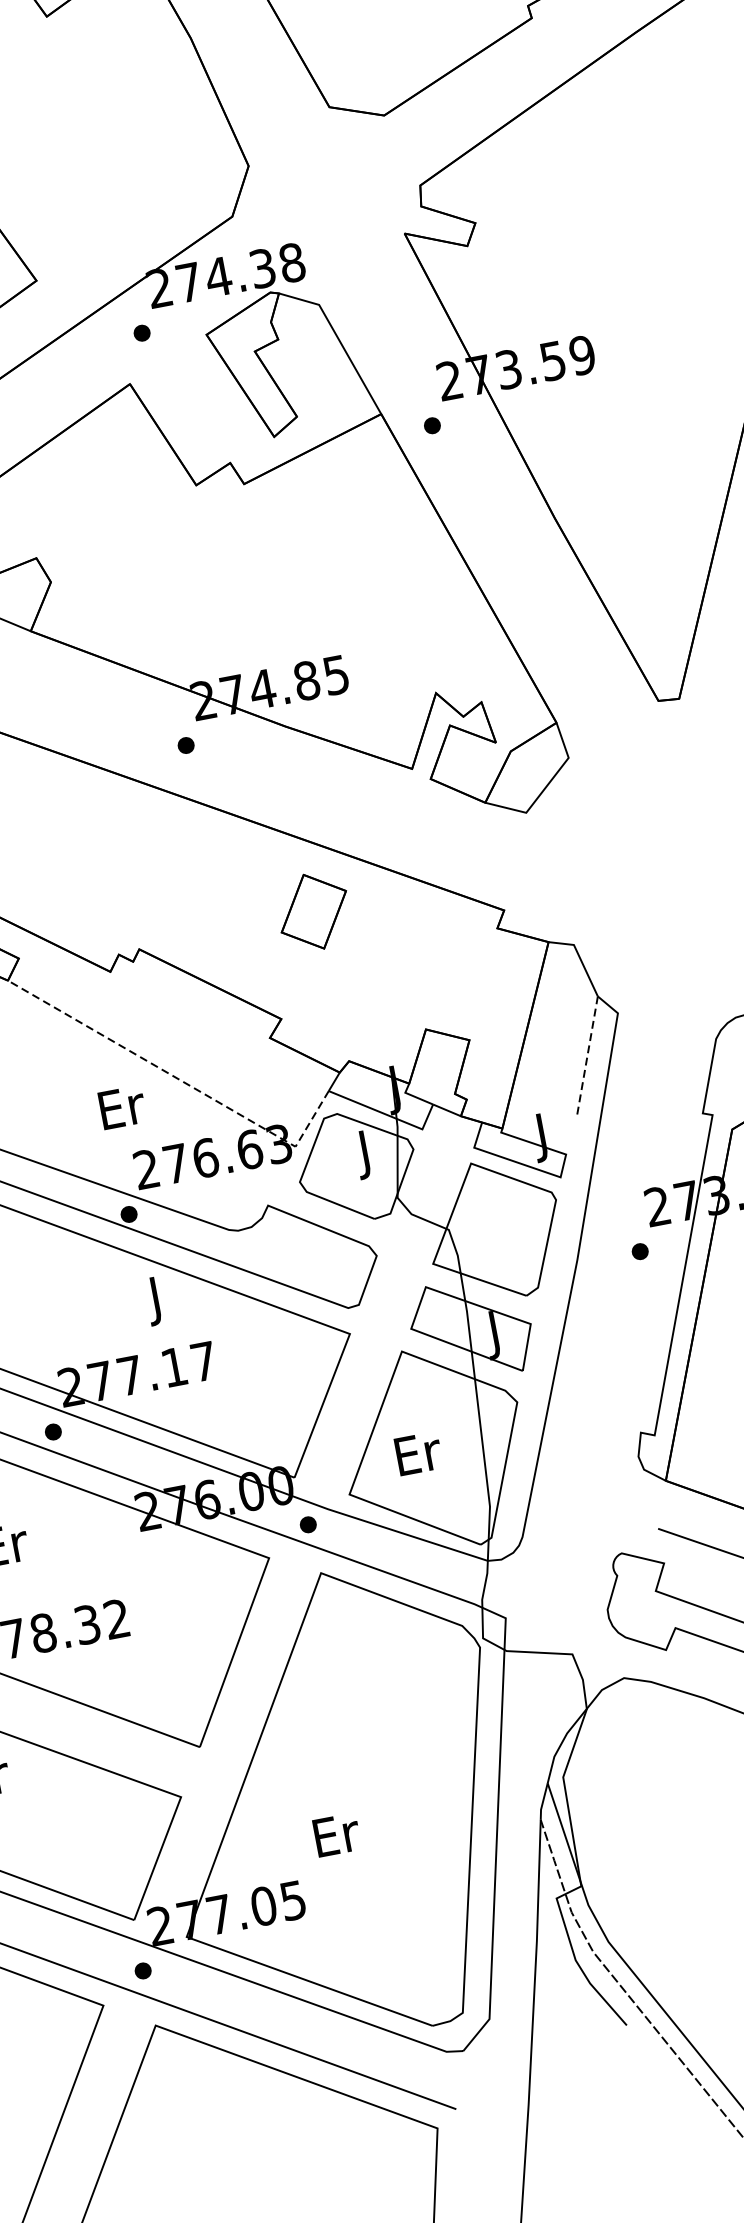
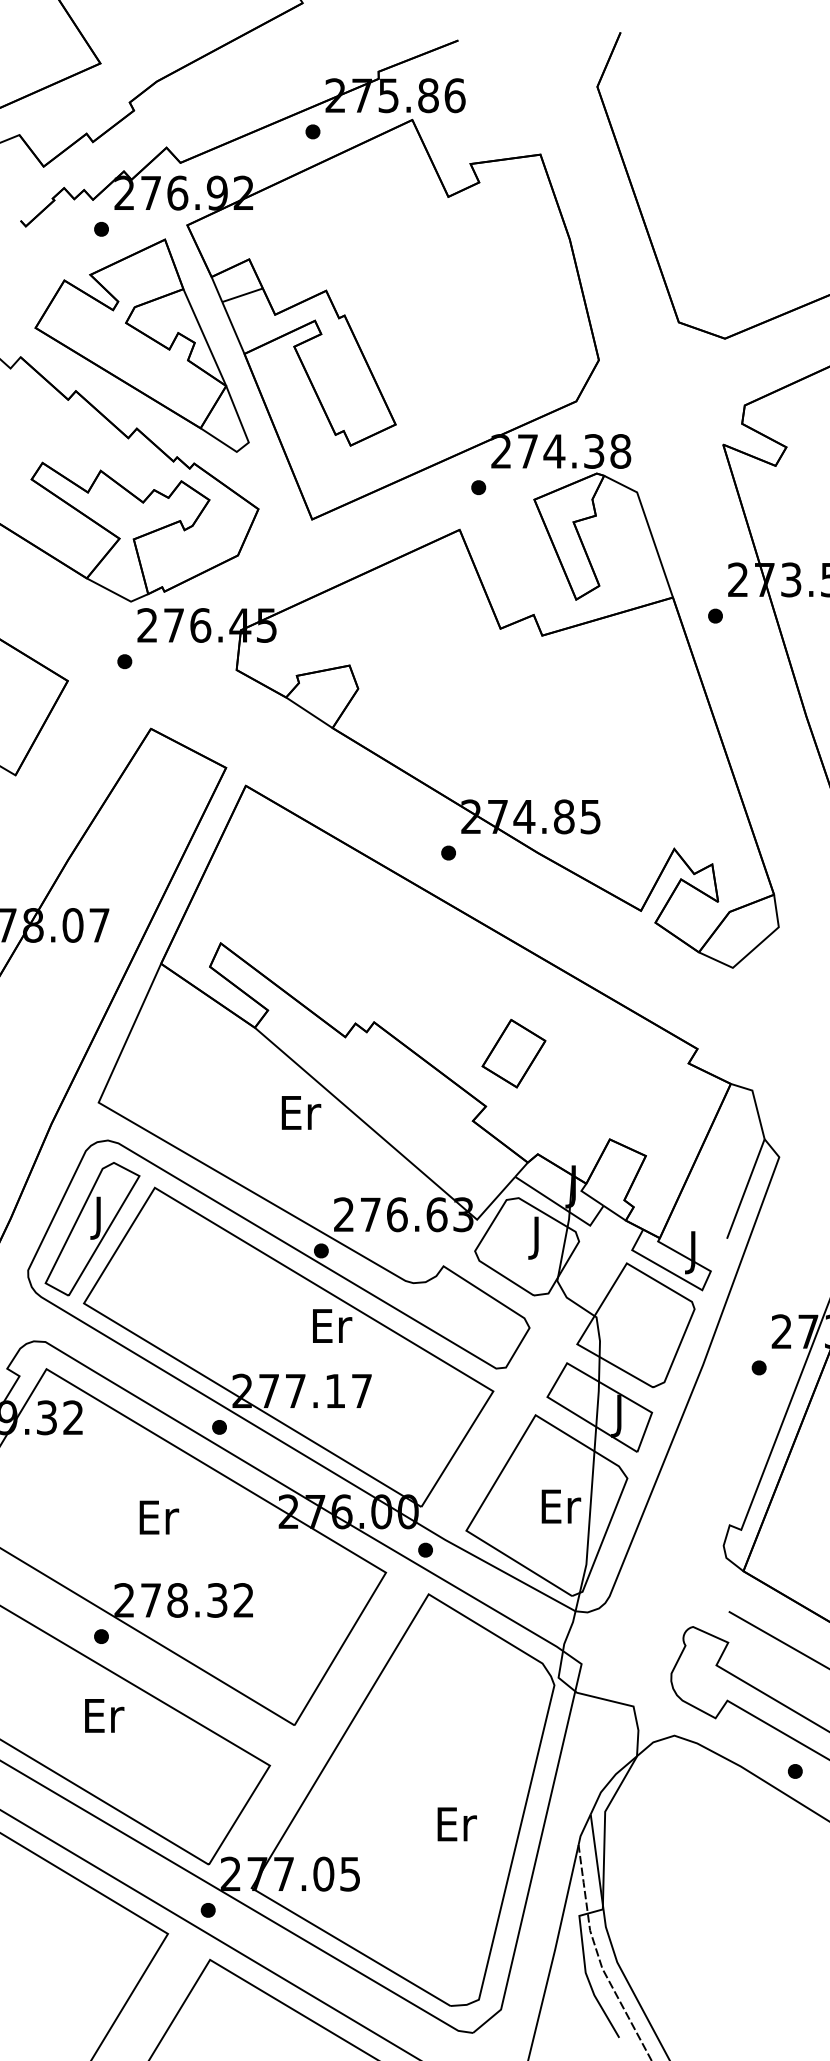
part: (313, 911) -> (513, 1053), moved
line: (587, 1056) -> (745, 1189), dashed -> solid
line: (179, 1079) -> (387, 1142), dashed -> solid
text: (122, 1106) -> (301, 1112), moved
text: (158, 1300) -> (332, 1330), J -> Er
text: (418, 1453) -> (561, 1506), moved
text: (336, 1835) -> (456, 1824), moved

